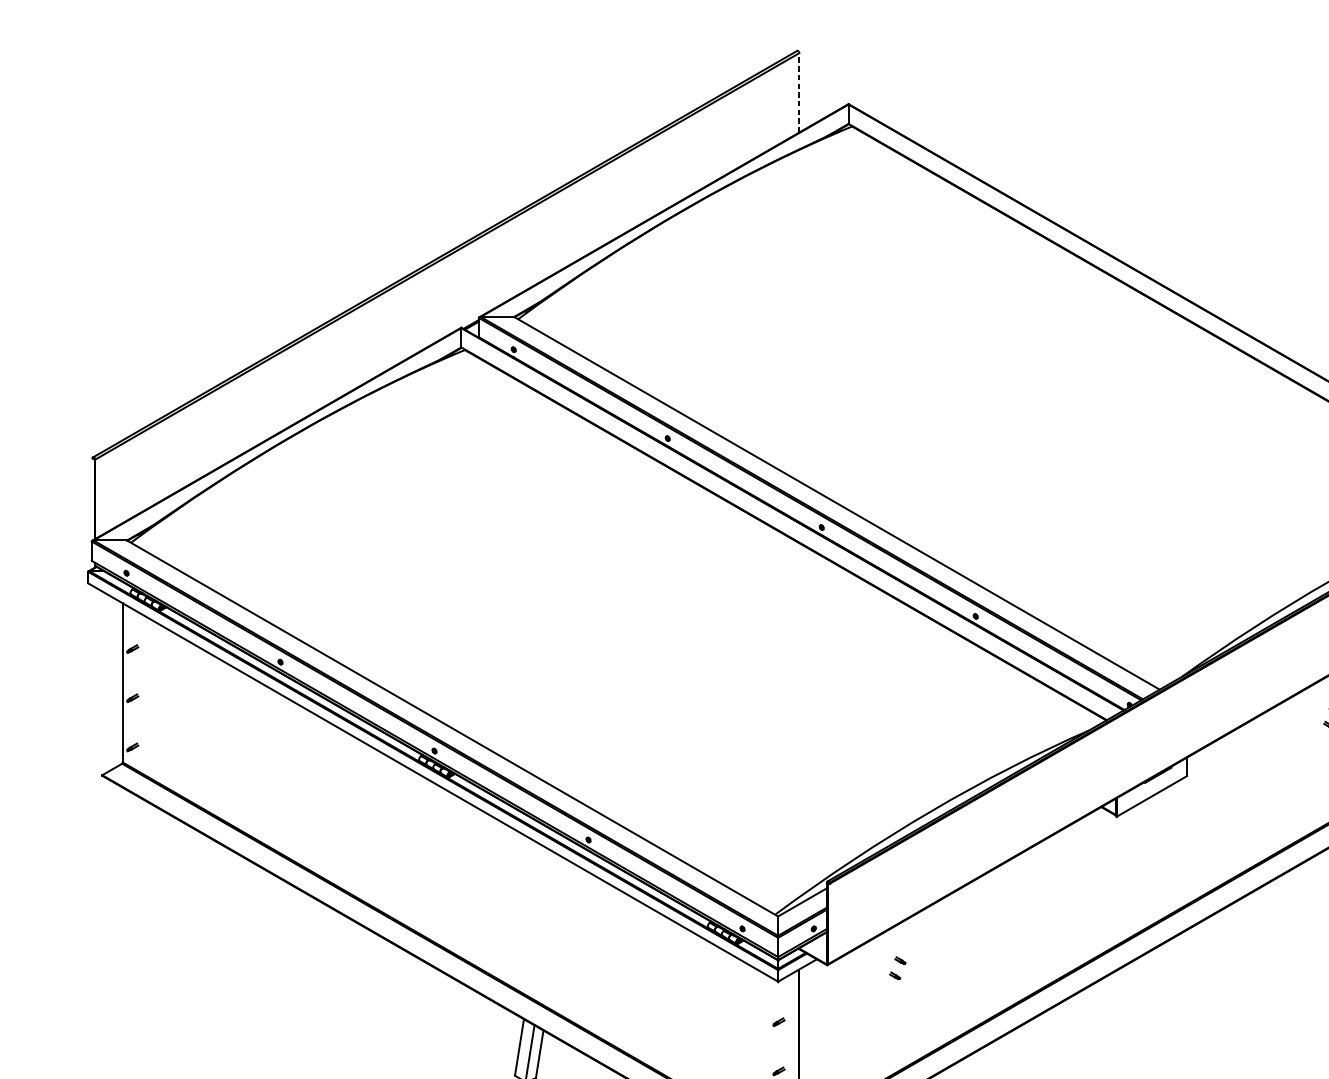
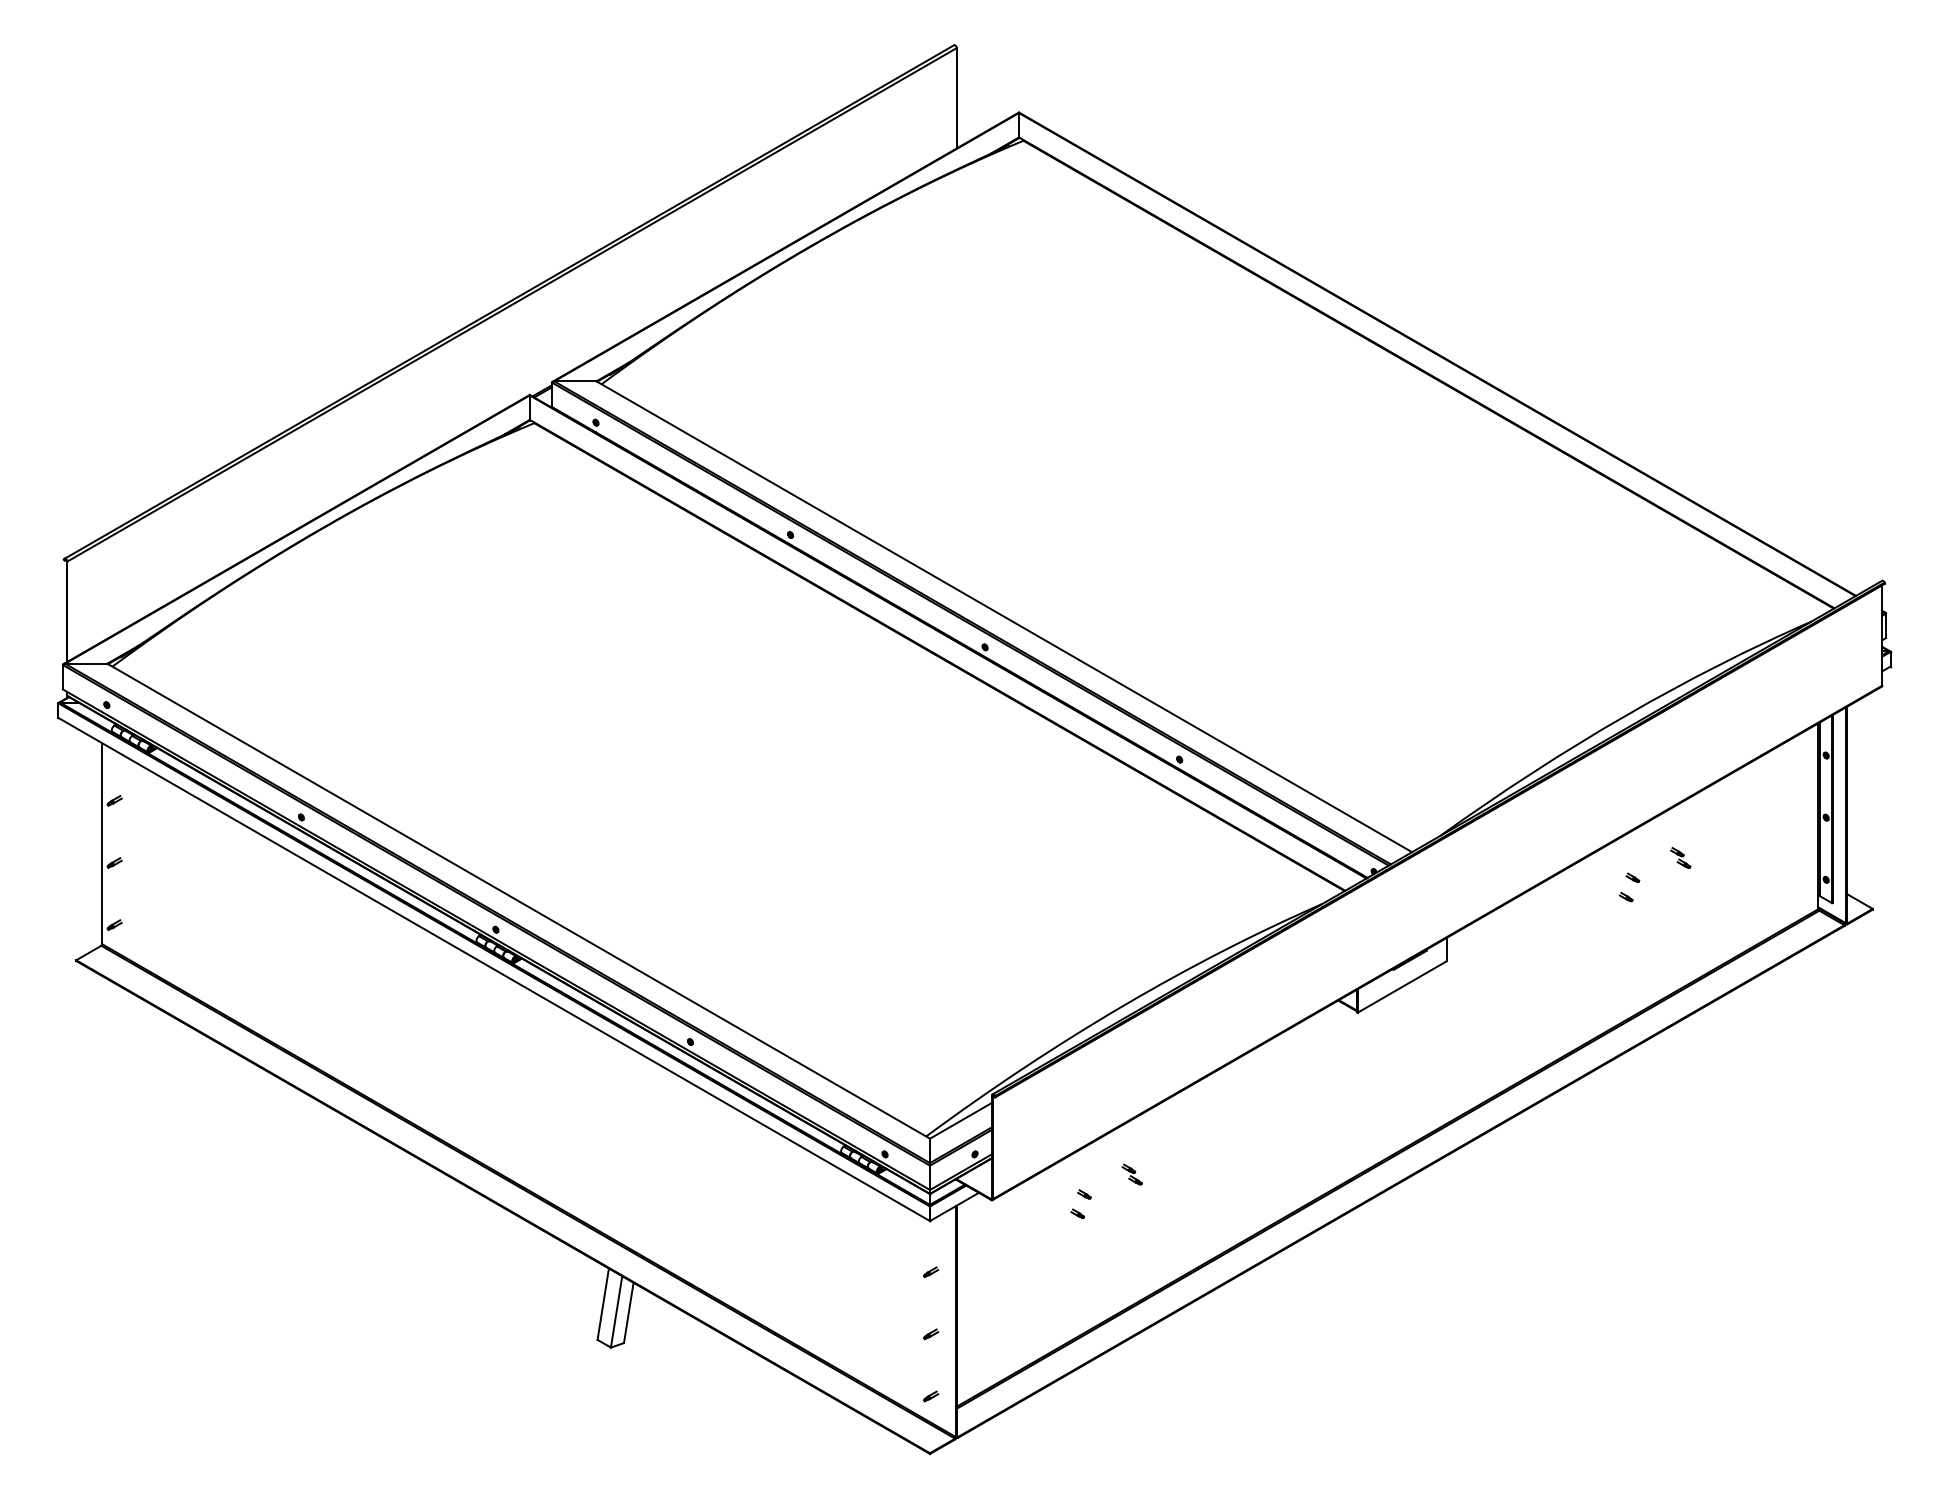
line: (799, 92) -> (956, 97), dashed -> solid
part: (937, 944) -> (1131, 1174), added

